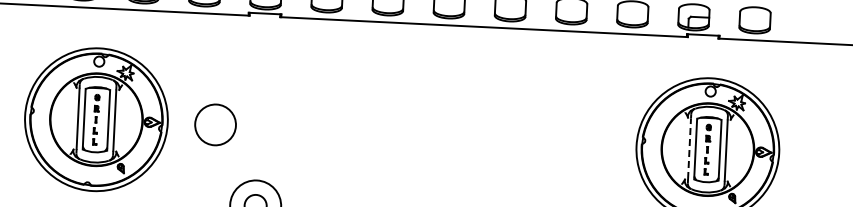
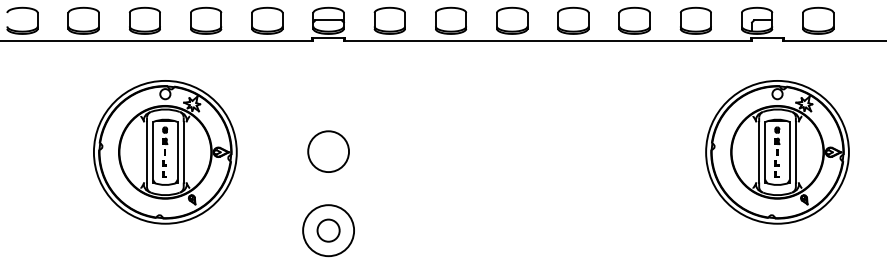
circle: (215, 124) -> (328, 151), moved
line: (689, 147) -> (759, 151), dashed -> solid

